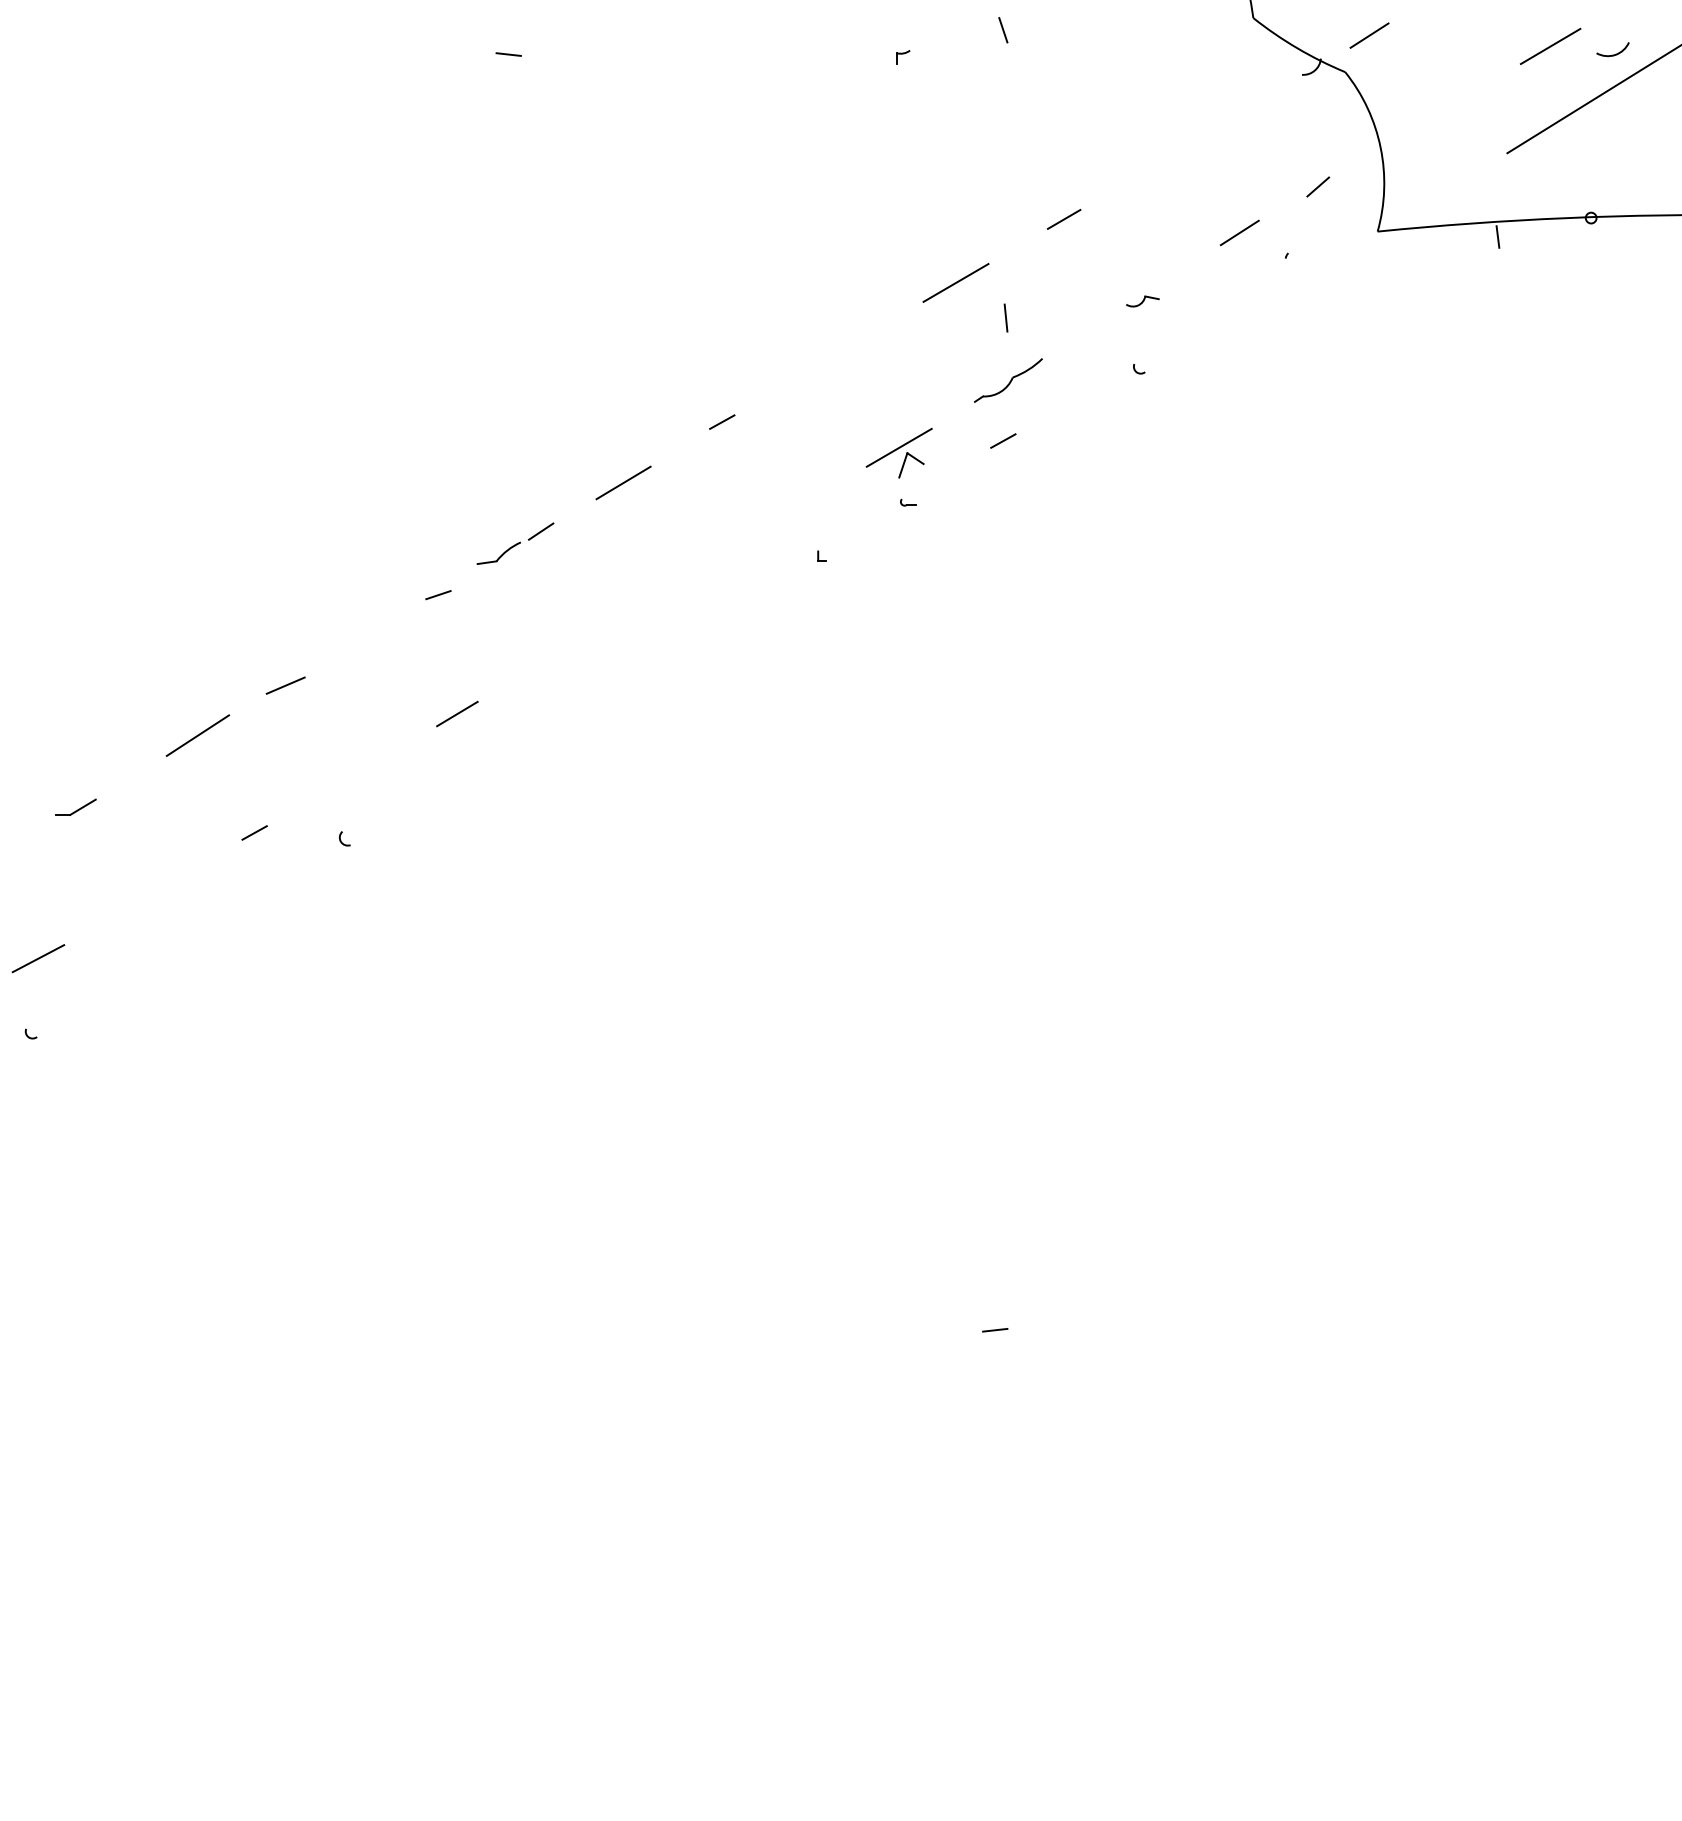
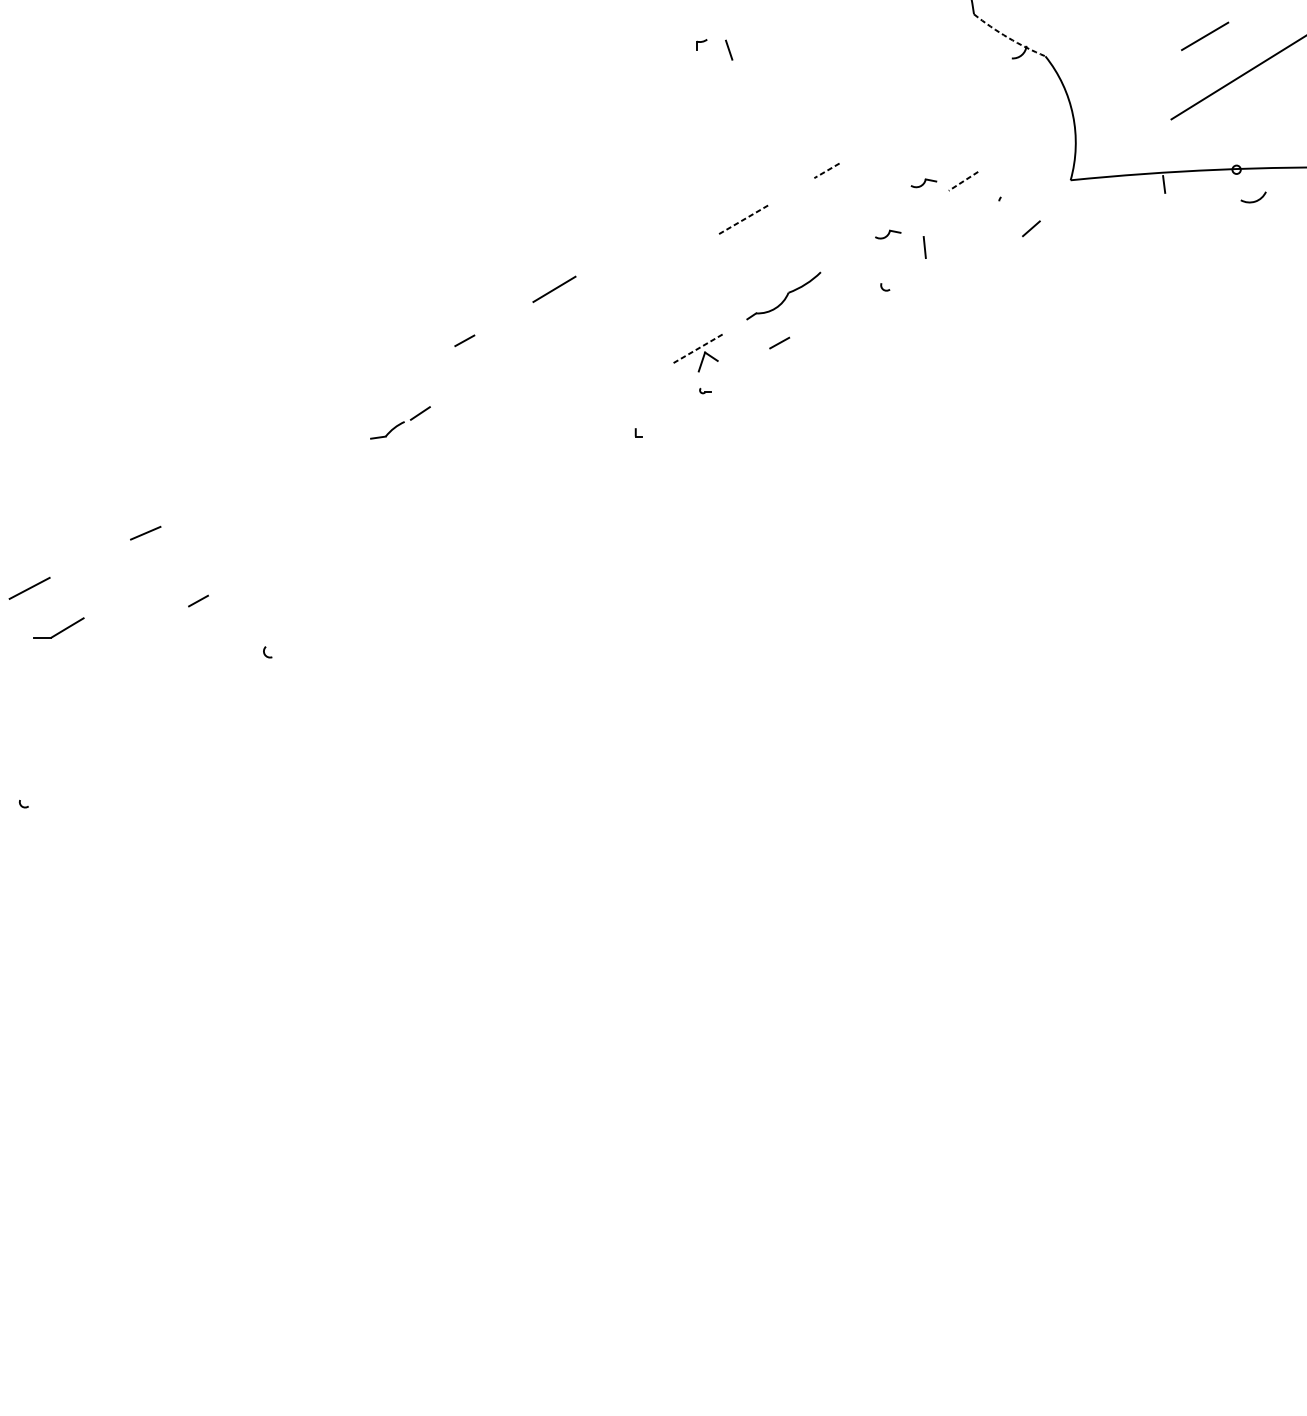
line: (1003, 30) -> (729, 50), moved
line: (1369, 35) -> (1064, 27), removed
arc: (1297, 48) -> (1008, 37), solid -> dashed
arc: (1615, 53) -> (1255, 200), moved
line: (508, 54) -> (395, 42), removed
line: (1318, 186) -> (1031, 228), moved
line: (1064, 219) -> (827, 170), solid -> dashed
line: (1239, 233) -> (963, 181), solid -> dashed
part: (1188, 235) -> (923, 183), added
line: (956, 282) -> (743, 219), solid -> dashed
line: (1005, 317) -> (924, 247), moved
part: (1007, 380) -> (782, 296), size x1.4
line: (722, 421) -> (465, 340), moved
line: (899, 447) -> (698, 348), solid -> dashed
line: (623, 482) -> (554, 289), moved
line: (438, 595) -> (340, 463), removed
line: (285, 685) -> (145, 533), moved
line: (457, 713) -> (355, 554), removed
line: (197, 735) -> (153, 571), removed
part: (75, 806) -> (58, 627), size x1.6
line: (254, 832) -> (198, 600), moved
line: (38, 958) -> (29, 588), moved
line: (995, 1329) -> (773, 1033), removed

